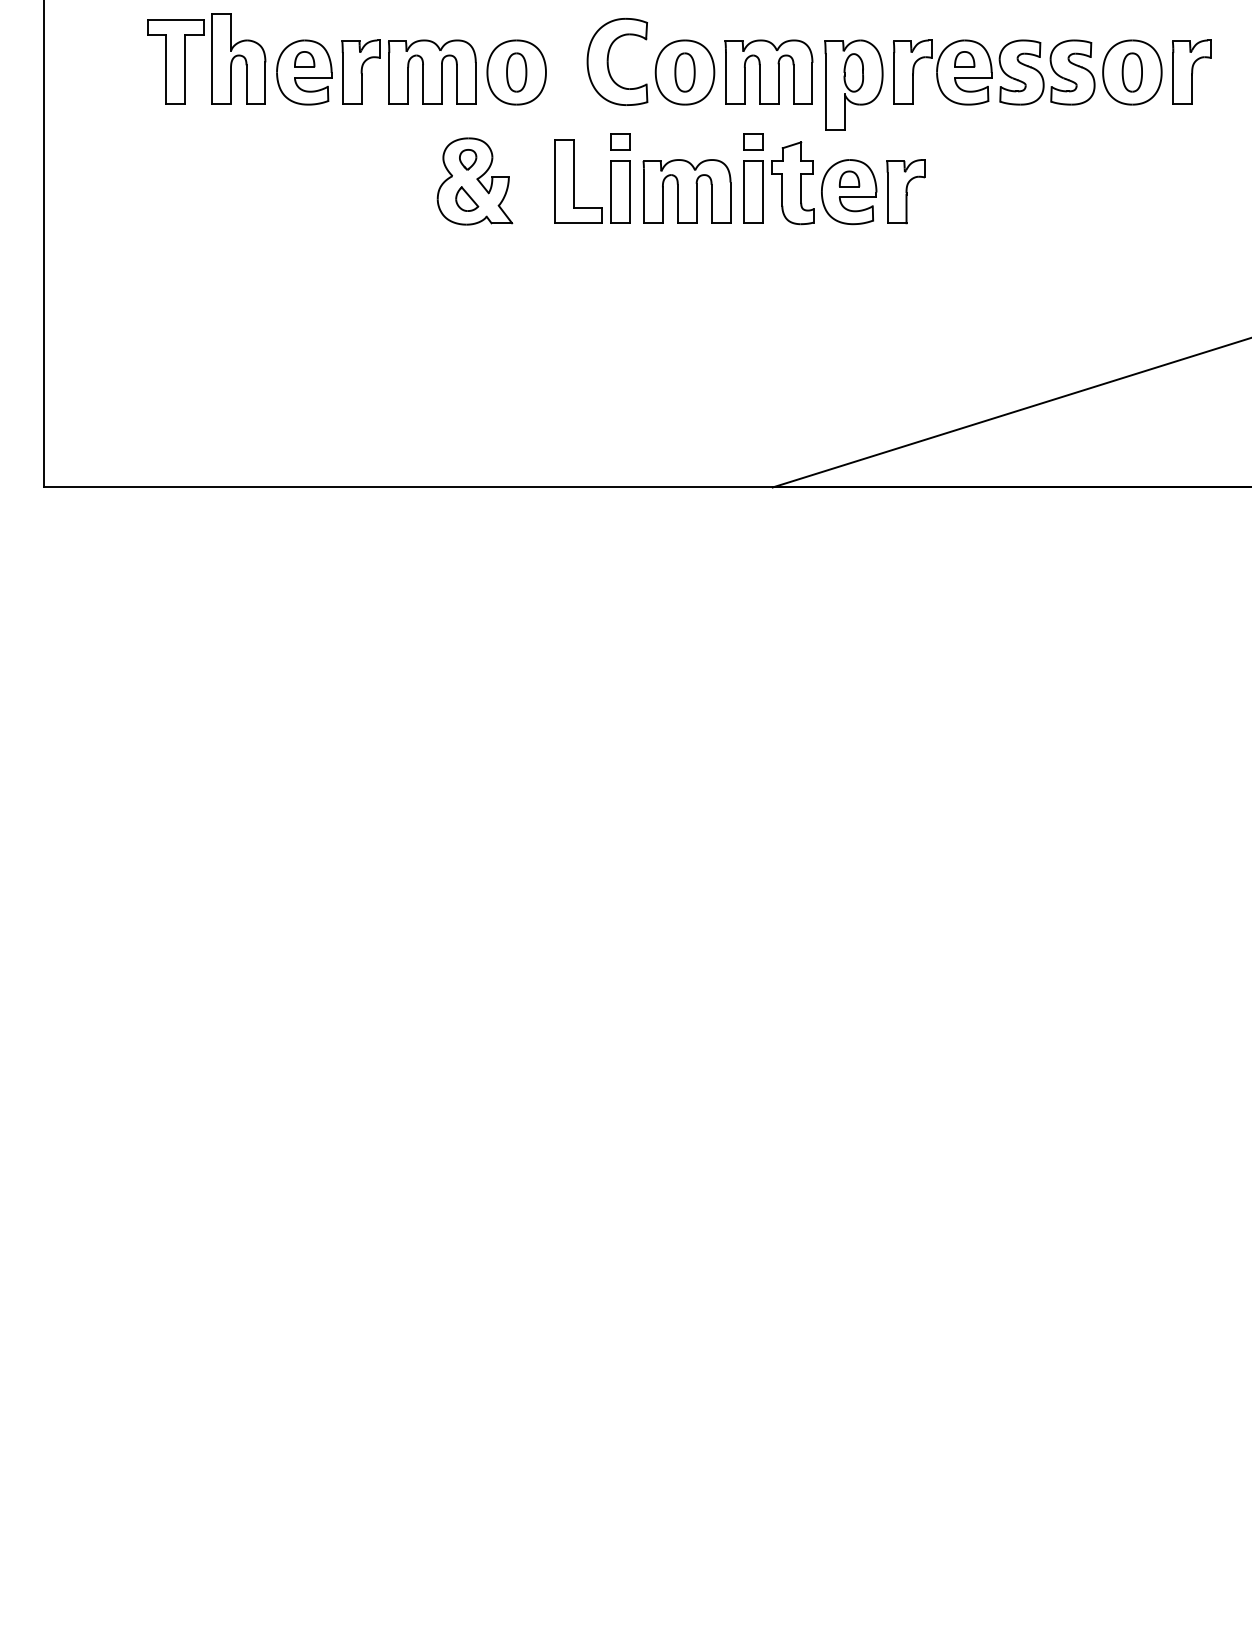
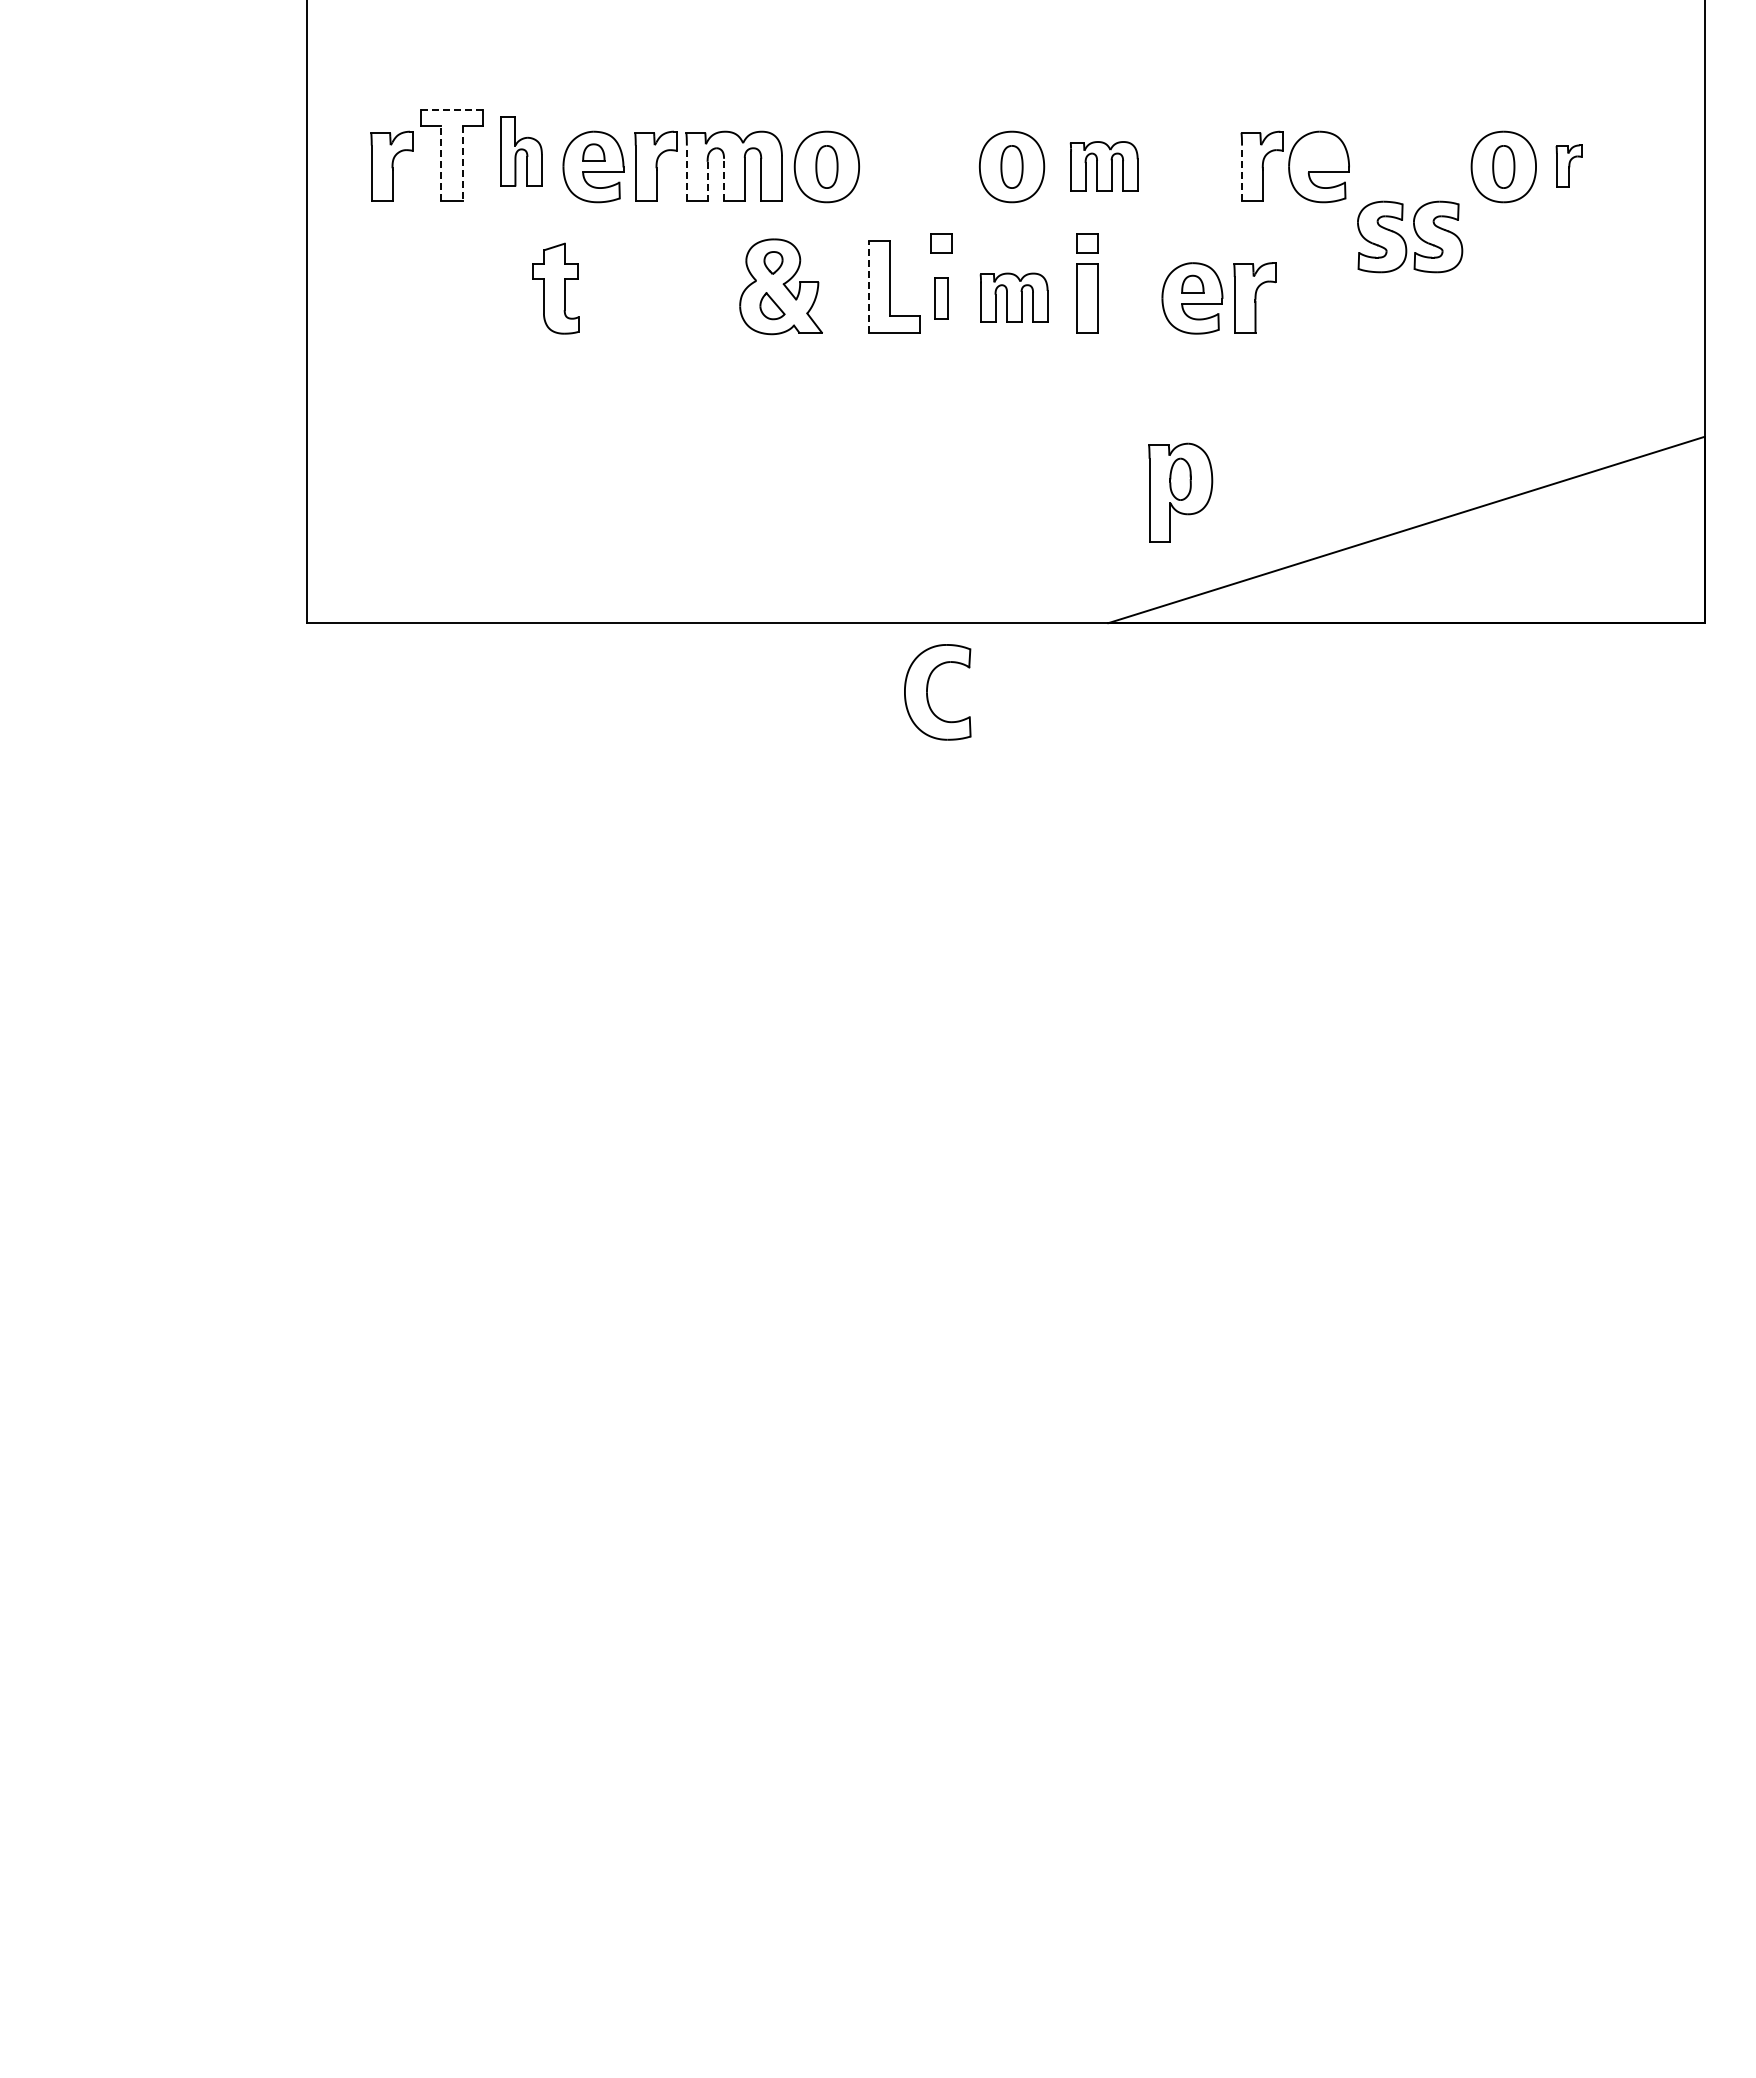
line: (175, 20) -> (451, 109), solid -> dashed
part: (238, 58) -> (521, 151), size x0.7
part: (964, 59) -> (1319, 152), removed
part: (609, 65) -> (928, 696), moved
line: (166, 69) -> (441, 163), solid -> dashed
line: (185, 69) -> (462, 163), solid -> dashed
part: (120, 71) -> (391, 165), added
part: (768, 71) -> (1103, 165), size x0.7
part: (1191, 71) -> (1568, 165), size x0.6
part: (1047, 72) -> (1410, 236), moved
line: (388, 78) -> (686, 173), solid -> dashed
line: (894, 78) -> (1242, 173), solid -> dashed
line: (423, 83) -> (724, 179), solid -> dashed
part: (853, 84) -> (1180, 492), moved
line: (408, 85) -> (707, 181), solid -> dashed
line: (554, 181) -> (868, 286), solid -> dashed
part: (792, 183) -> (555, 288), moved
part: (686, 191) -> (1013, 297), size x0.7
part: (620, 192) -> (941, 298), size x0.6

